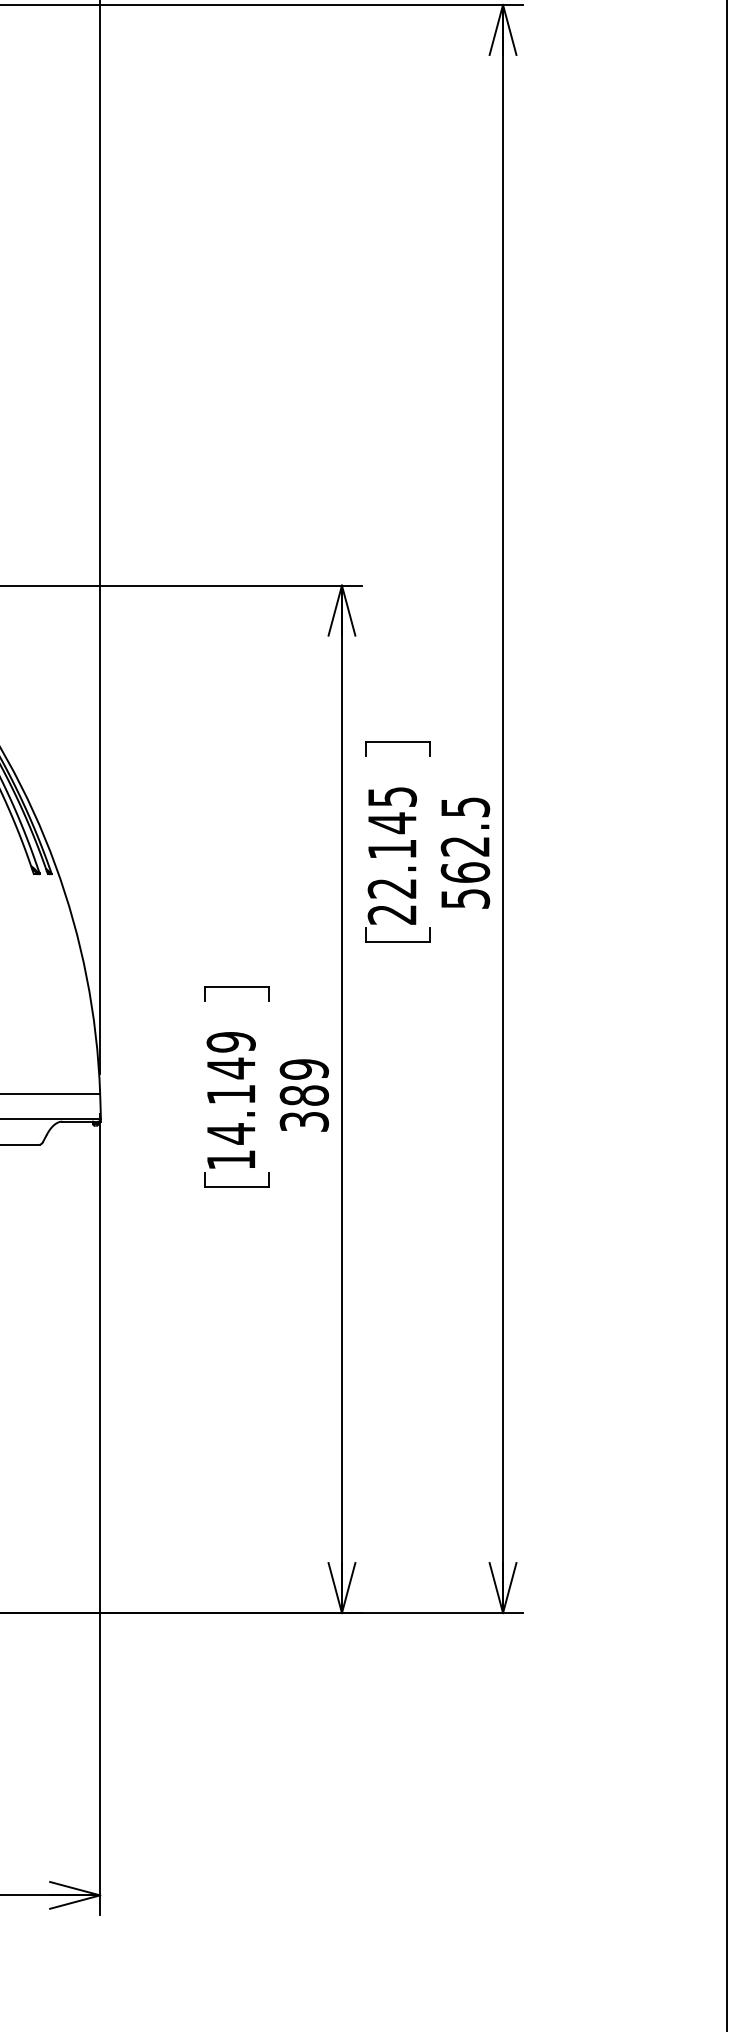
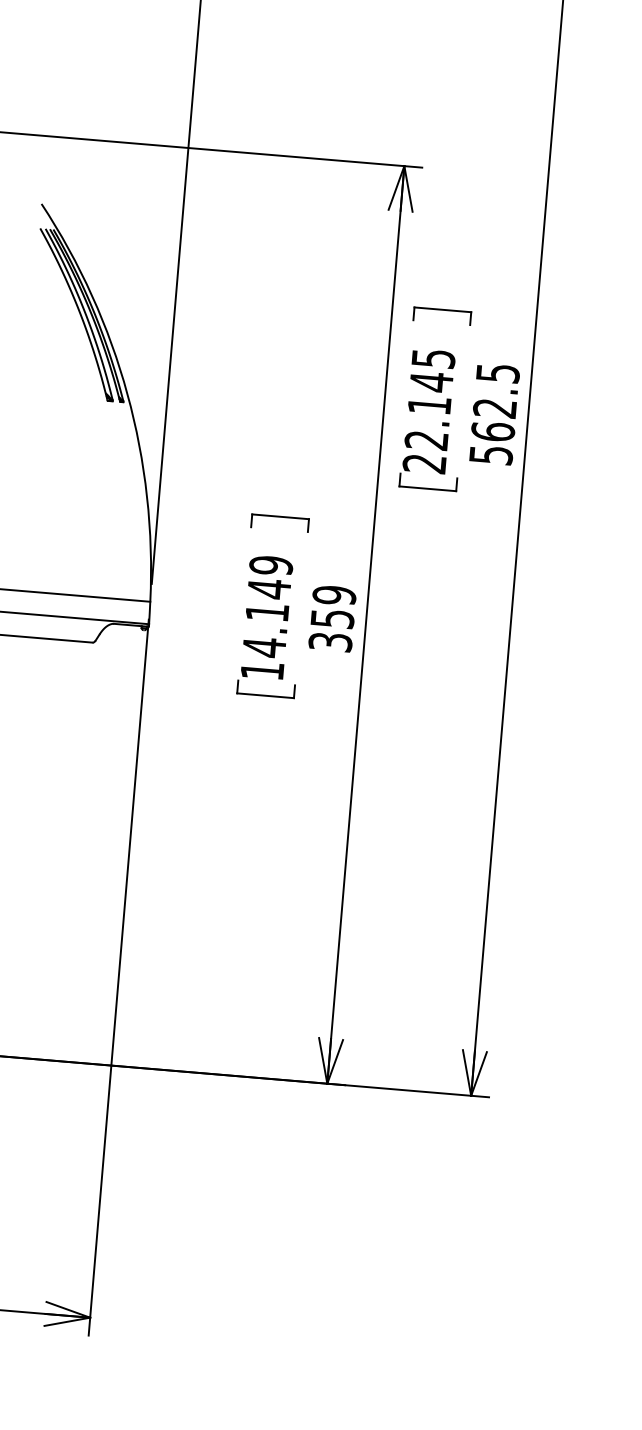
text: (304, 1095) -> (332, 618), 389 -> 359

